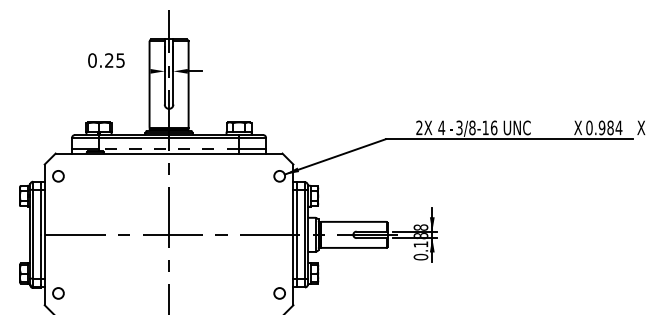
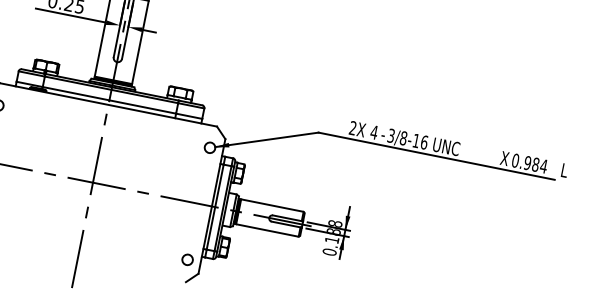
line: (113, 71) -> (71, 15), added
text: (641, 127) -> (565, 170), X -> L
line: (169, 148) -> (109, 100), dashed -> solid

